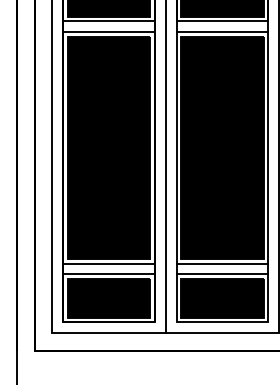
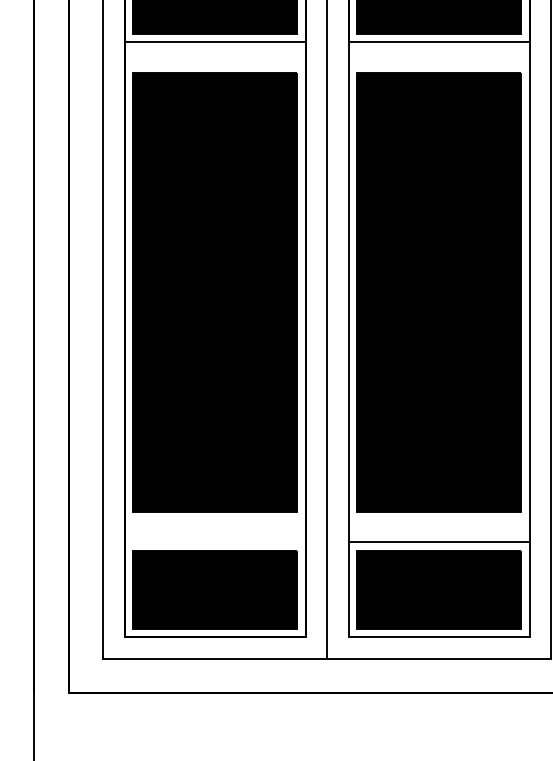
line: (108, 32) -> (214, 64), removed
line: (222, 32) -> (439, 64), removed
line: (108, 263) -> (214, 520), removed
line: (222, 263) -> (439, 520), removed
line: (108, 274) -> (214, 542), removed

